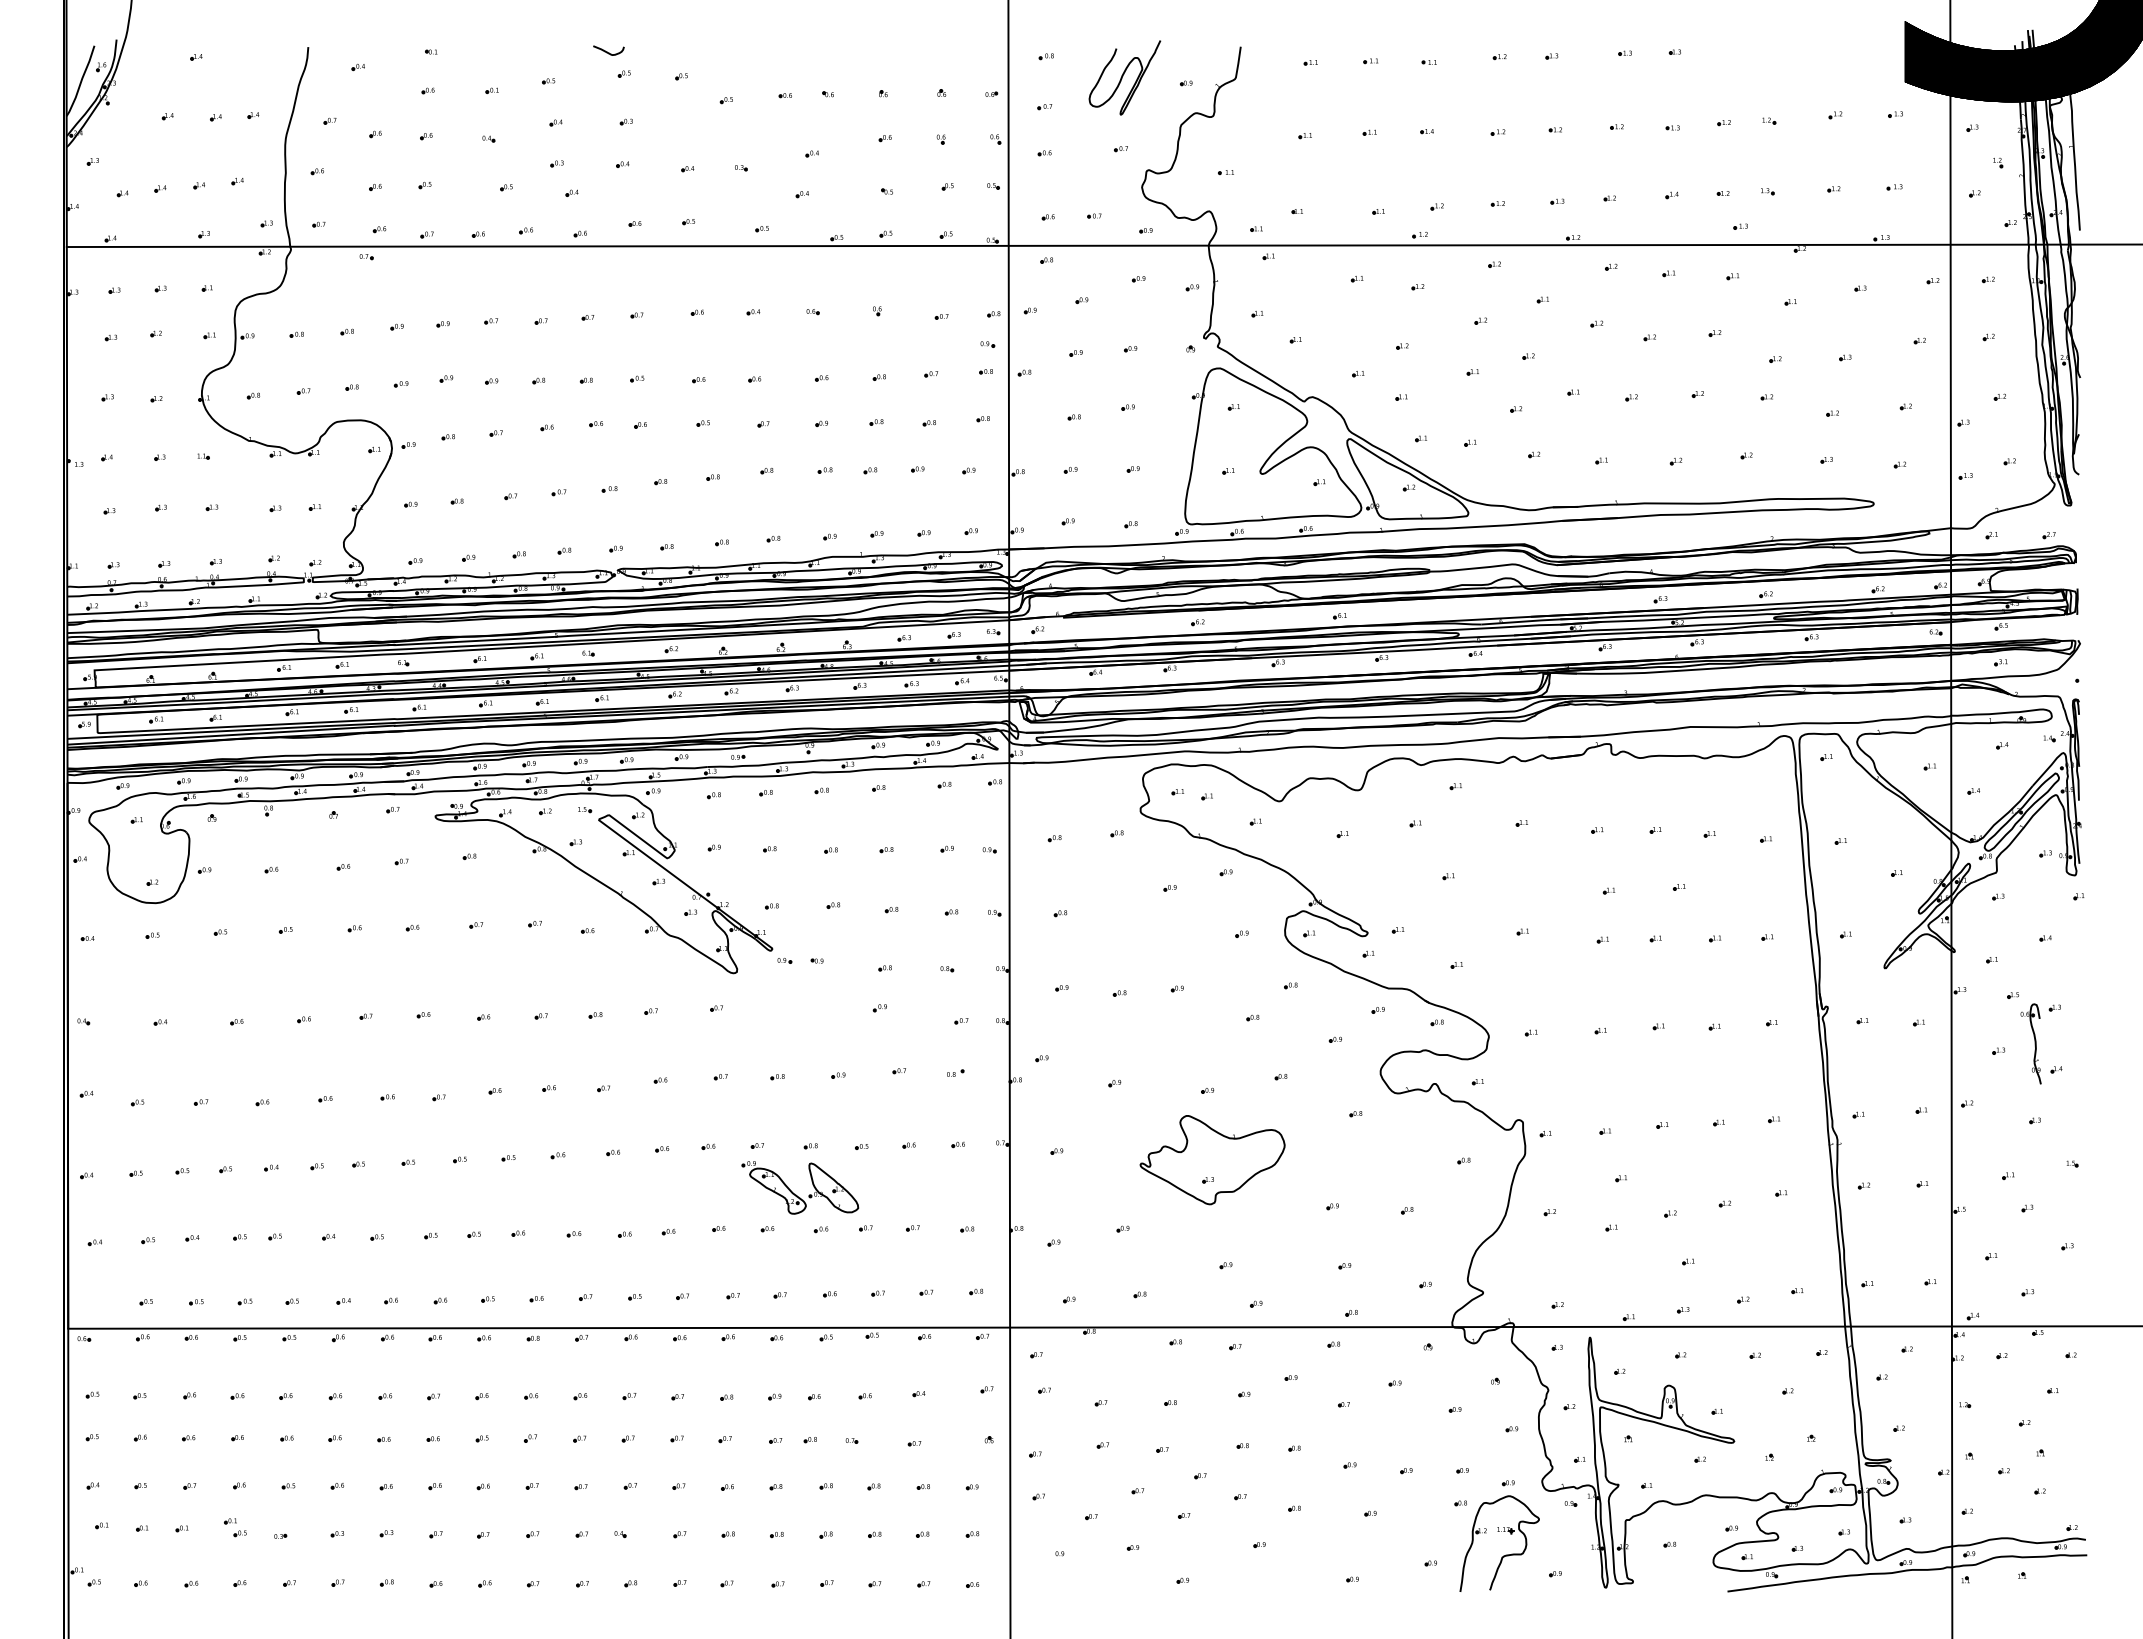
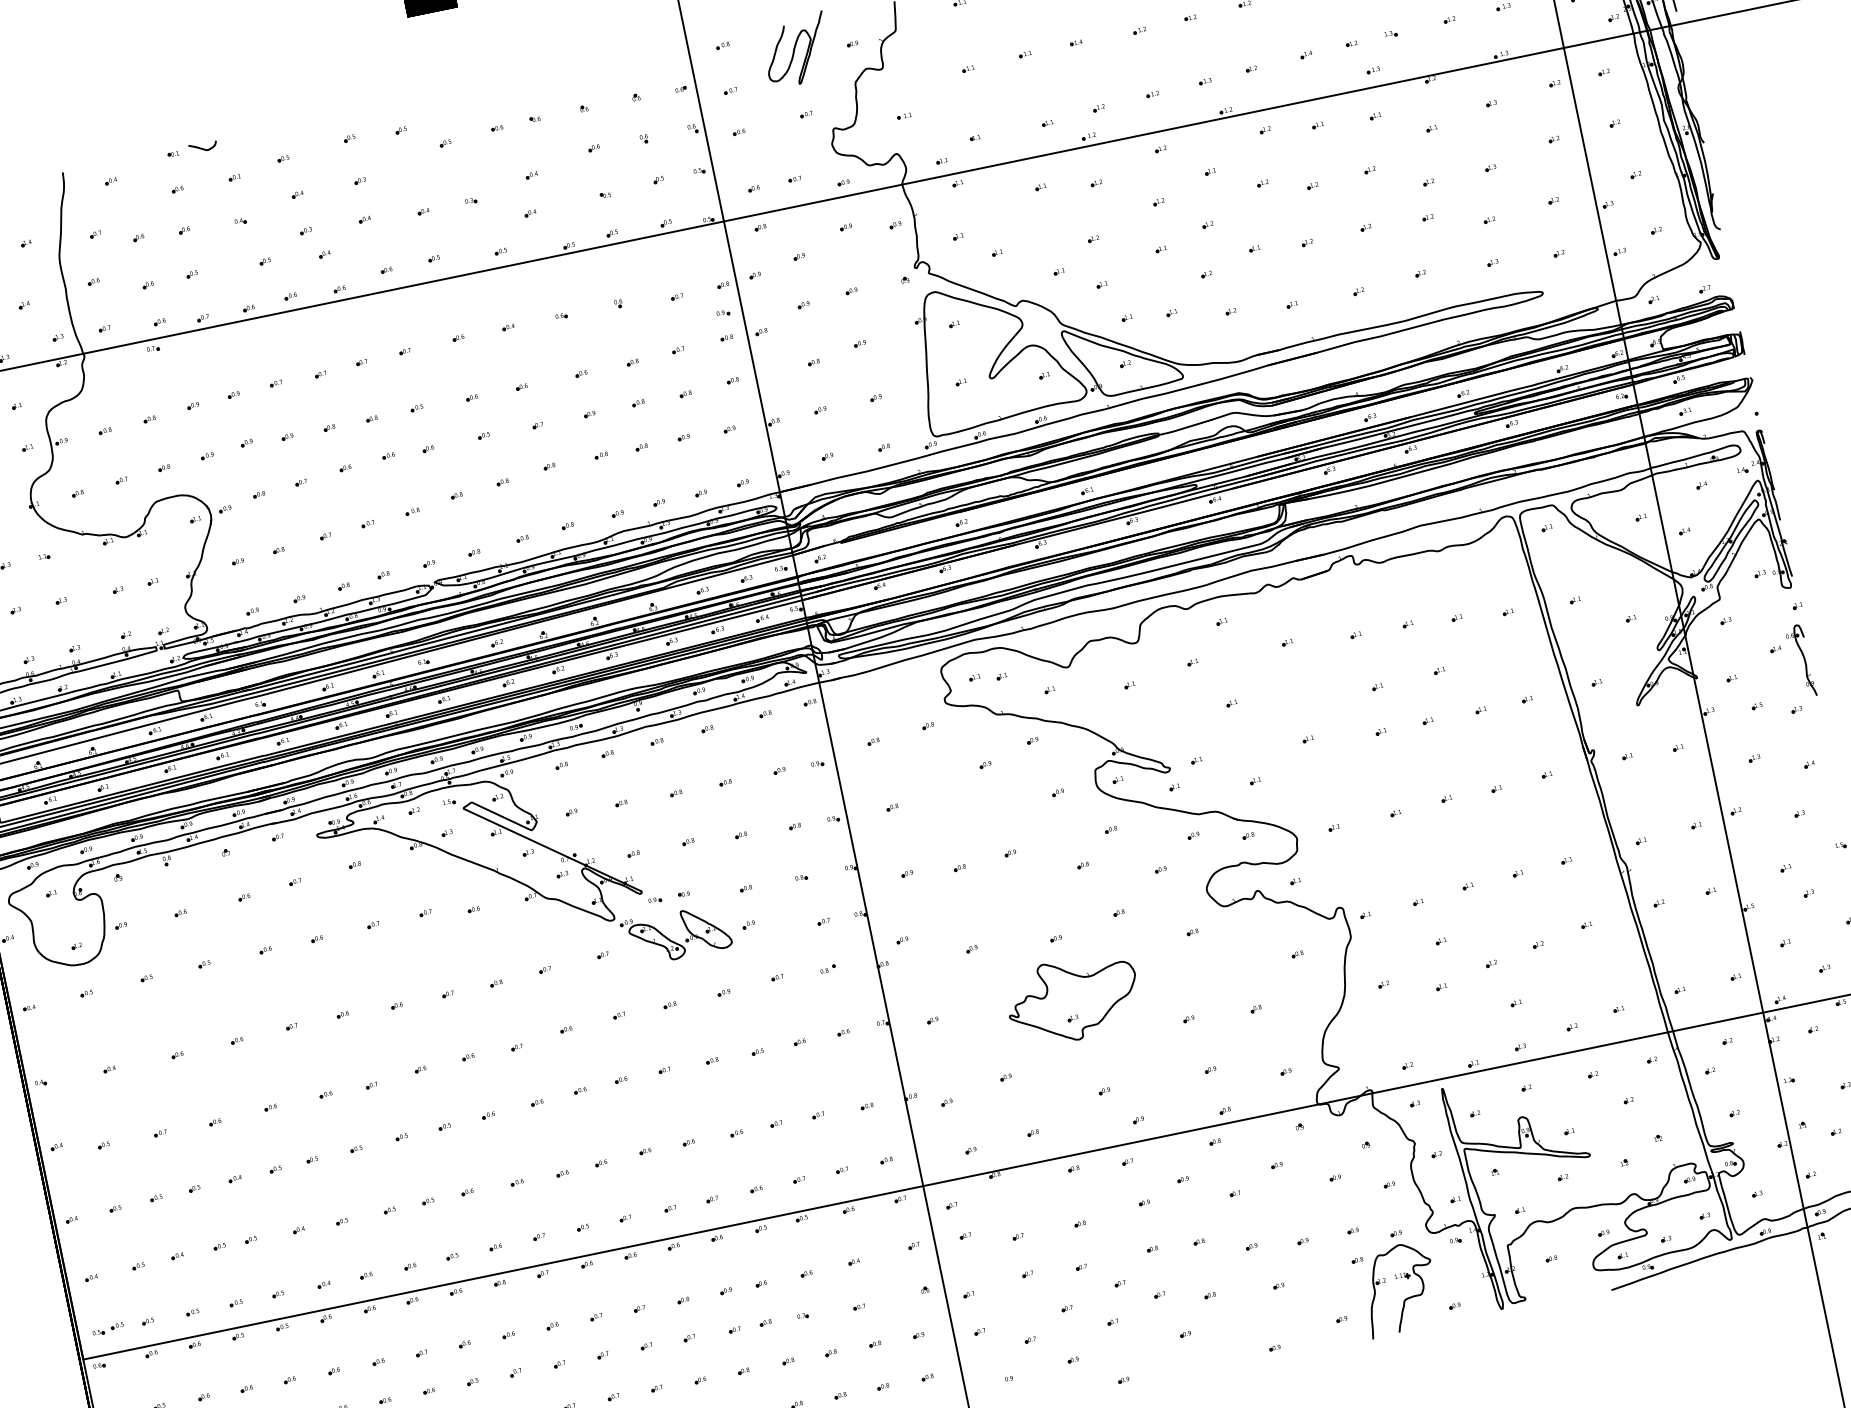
curve: (607, 51) -> (202, 147), moved
part: (2030, 1043) -> (1800, 661), moved
part: (796, 1194) -> (674, 941), moved
part: (101, 1301) -> (107, 1329), added

